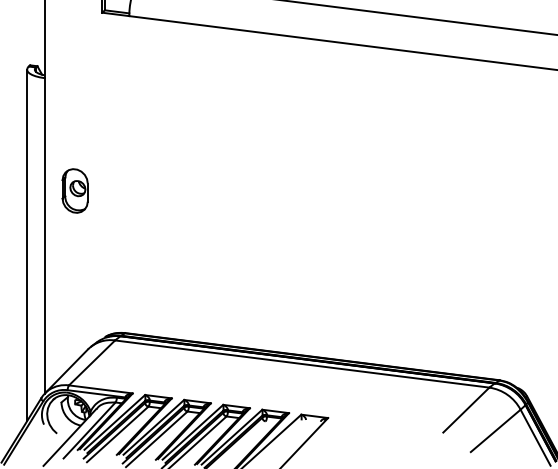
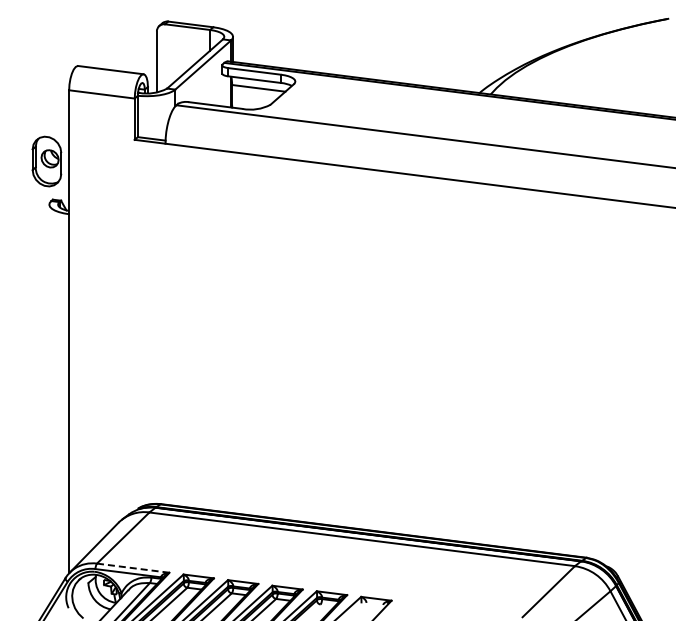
part: (74, 190) -> (46, 161), moved
line: (27, 245) -> (49, 404), removed
line: (101, 389) -> (133, 568), solid -> dashed

